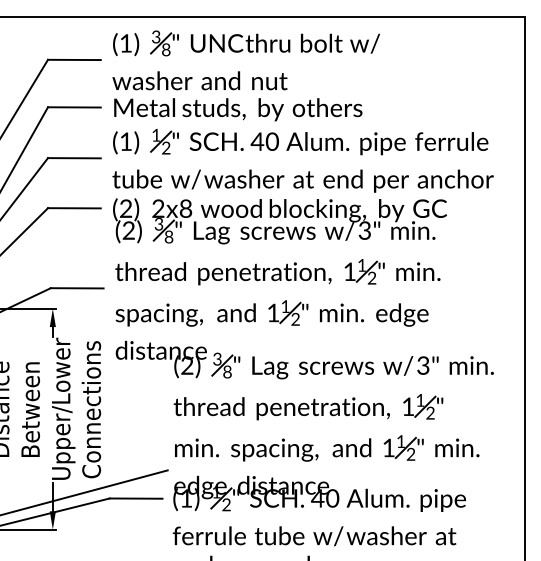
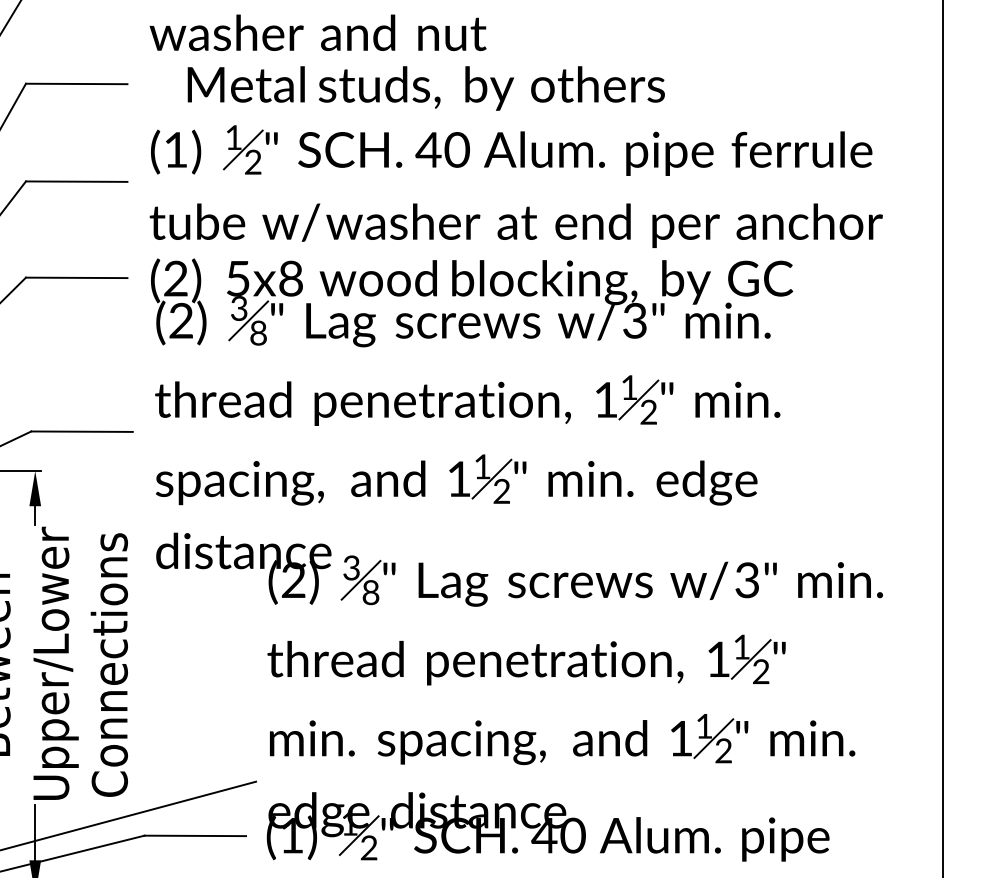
text: (238, 109) -> (426, 88), moved
text: (158, 208) -> (238, 278), 2x8 -> 5x8

